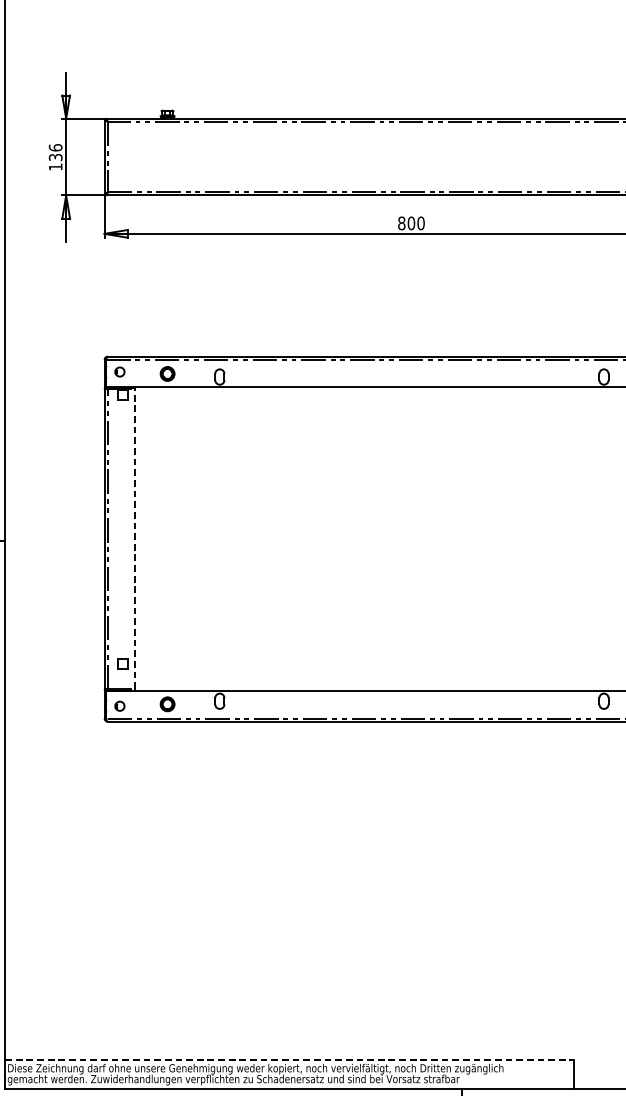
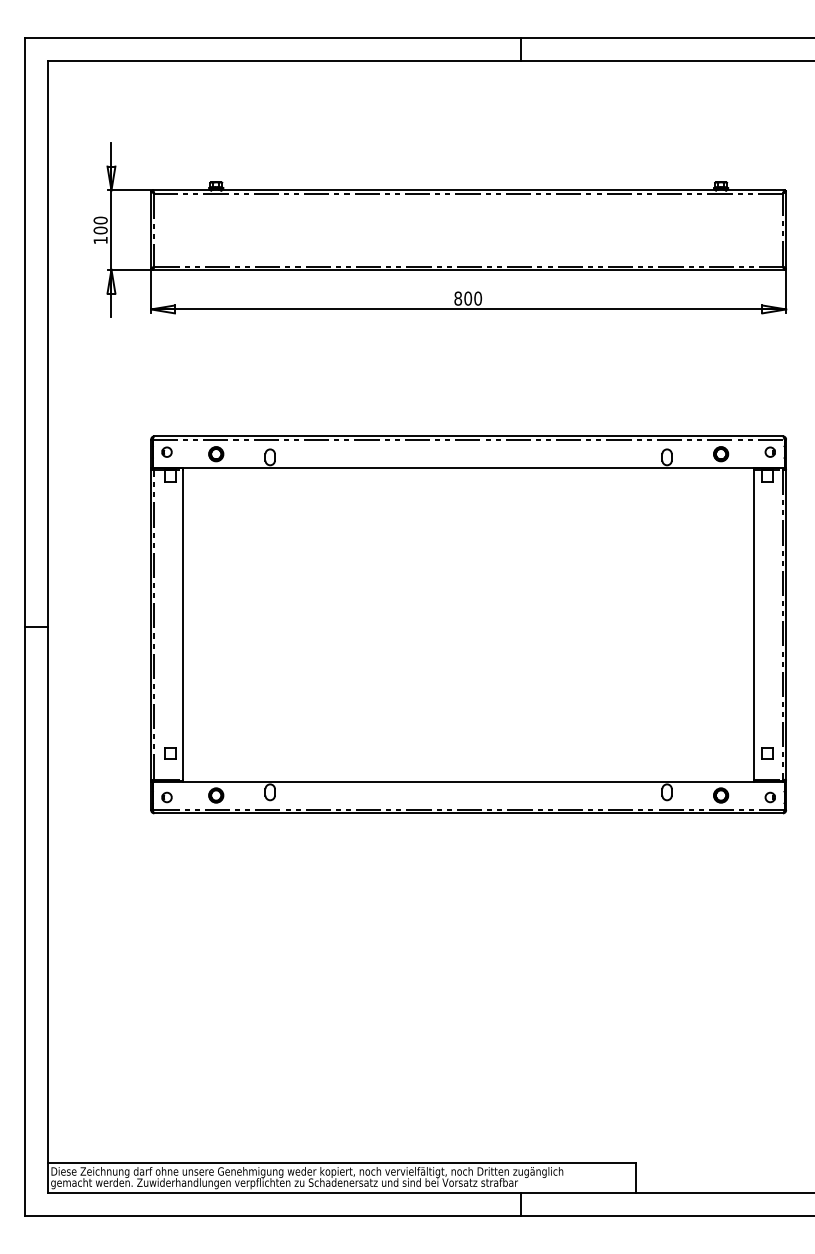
text: (55, 152) -> (100, 225), 136 -> 100
line: (134, 538) -> (182, 624), dashed -> solid
line: (289, 1059) -> (342, 1162), dashed -> solid

